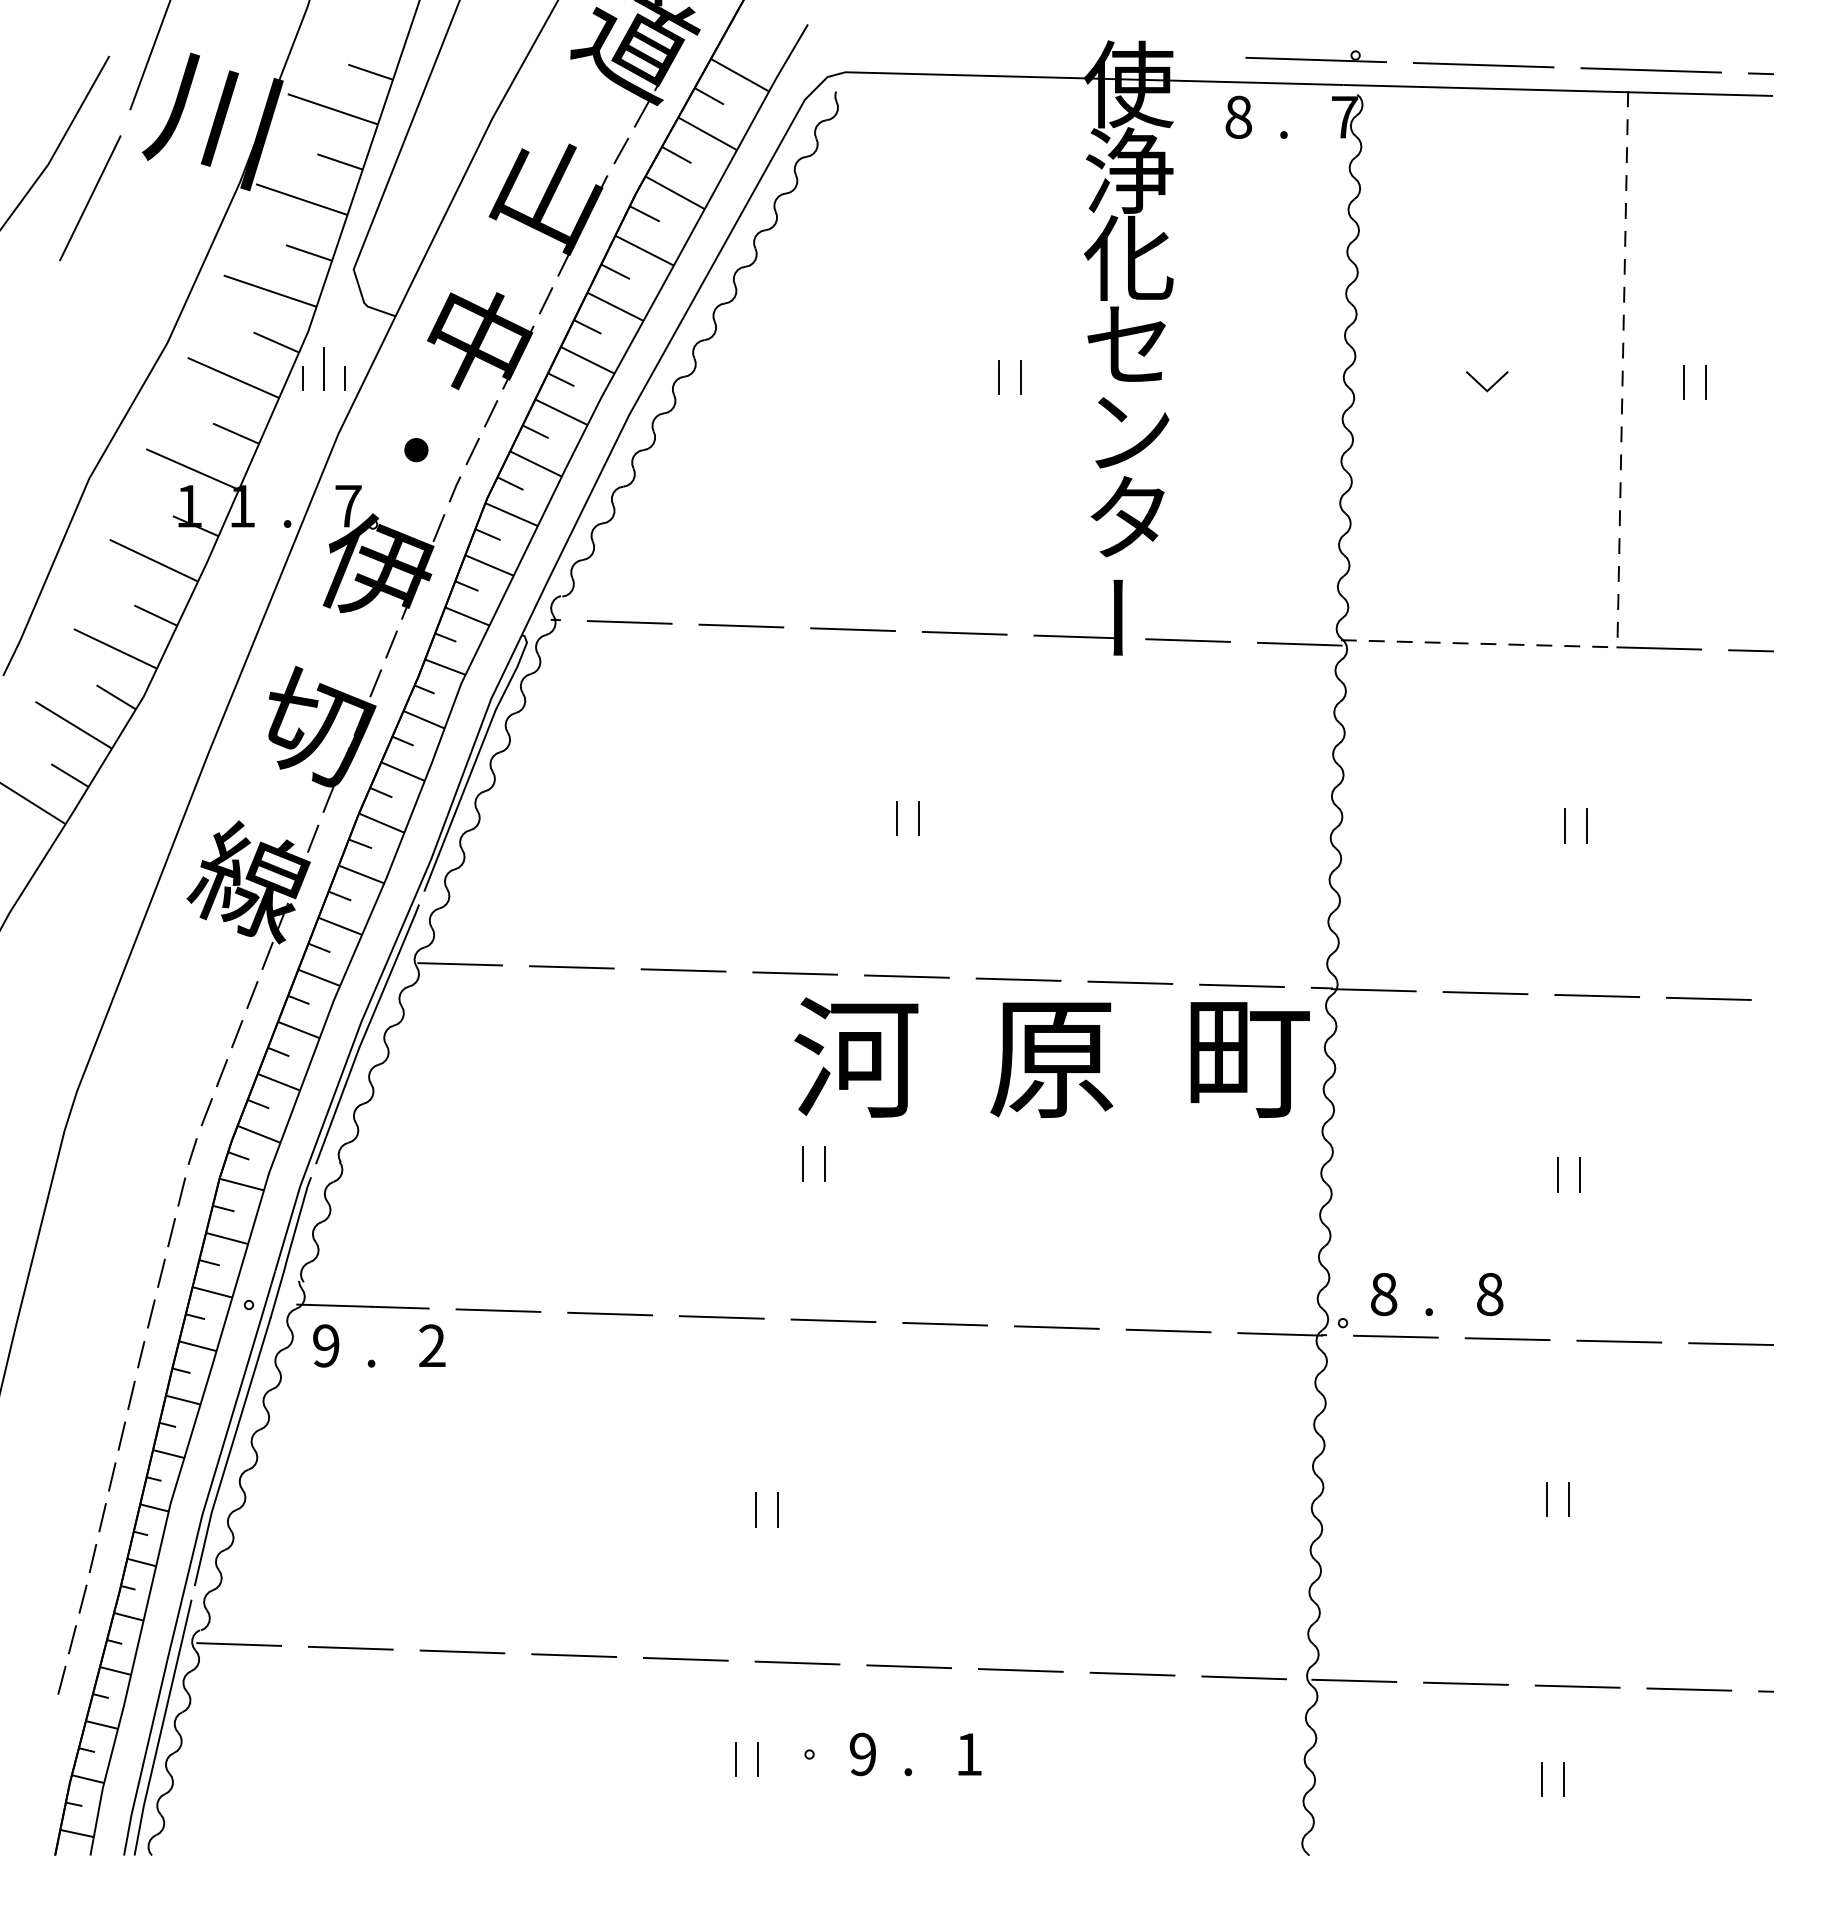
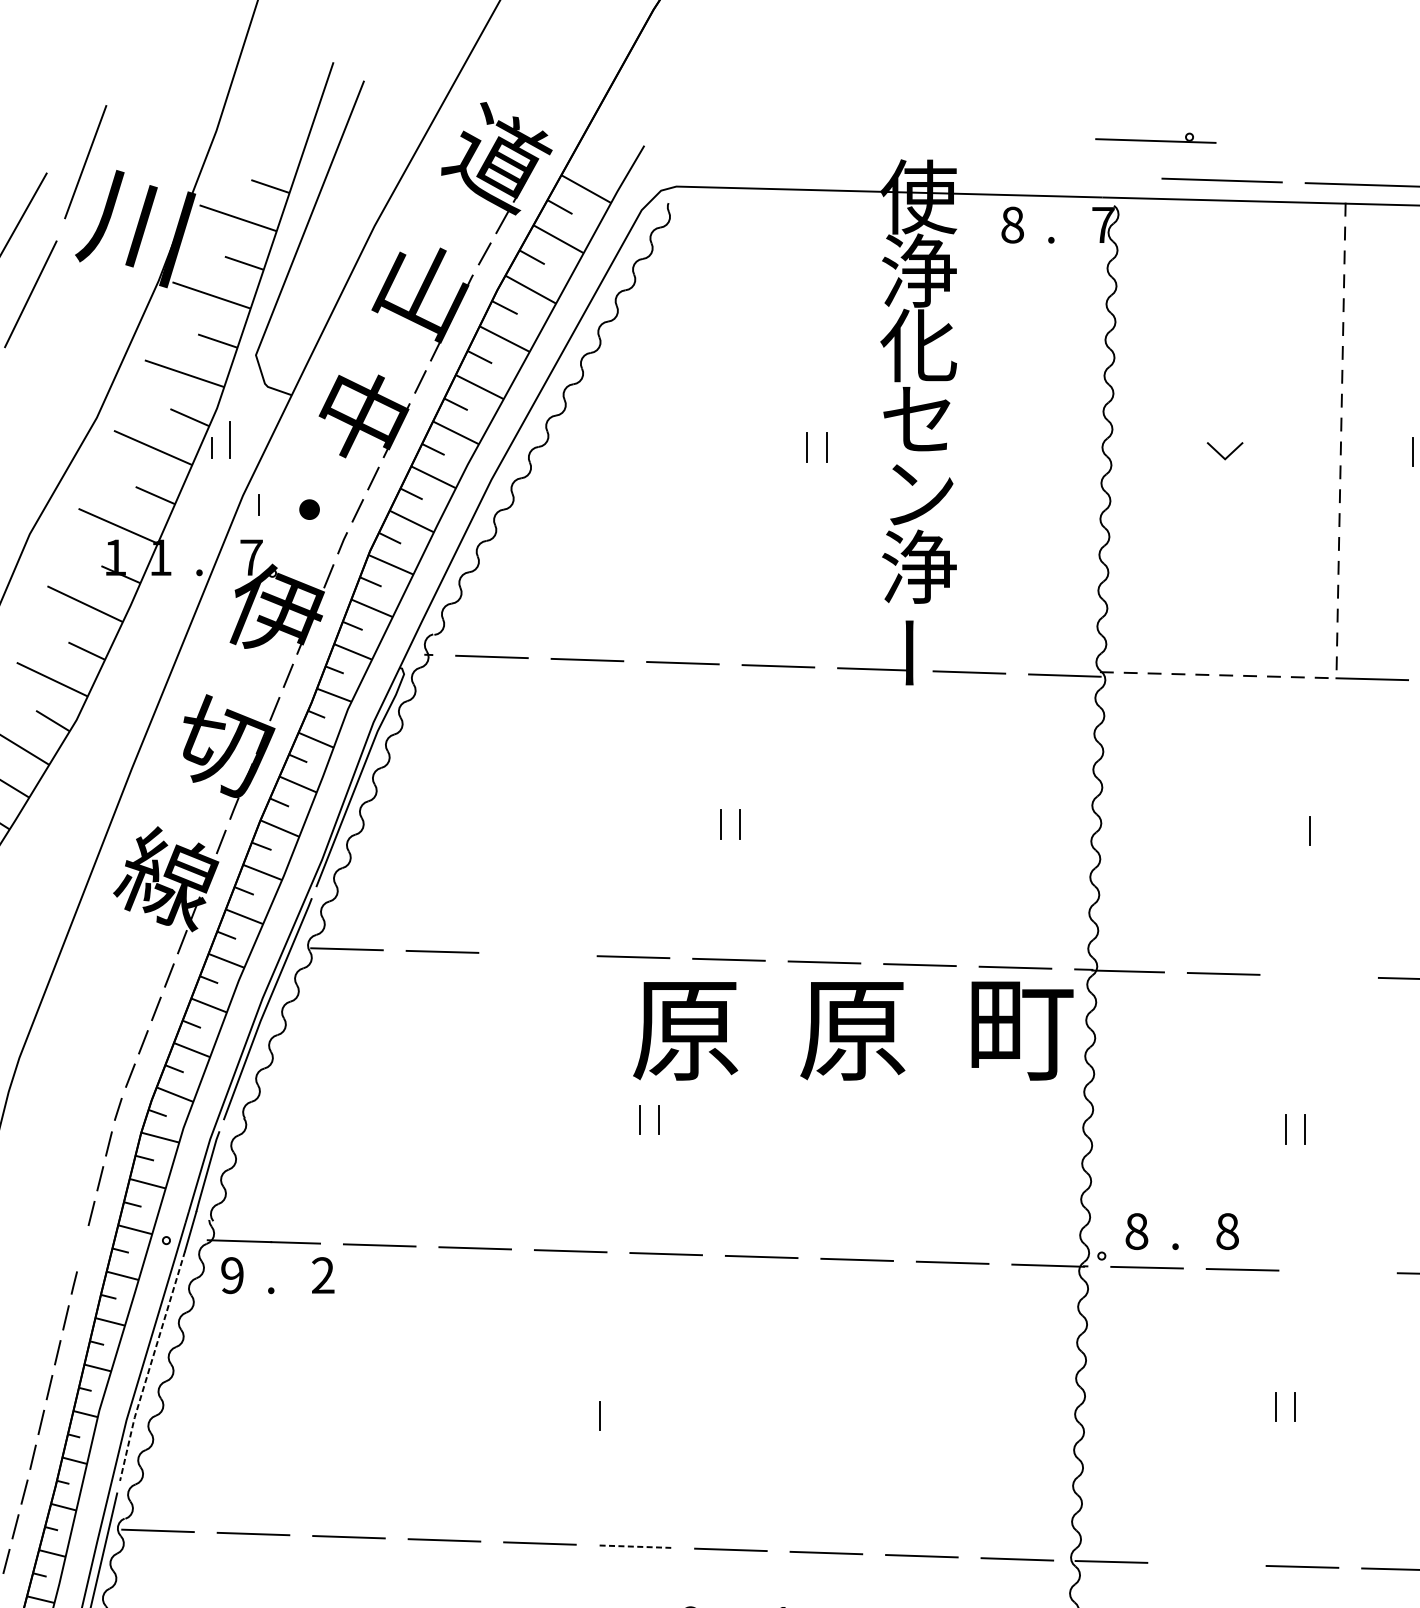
part: (1315, 56) -> (1155, 138), moved
line: (344, 378) -> (259, 504), moved
line: (1684, 382) -> (1393, 451), removed
text: (1129, 516) -> (919, 566), タ -> 浄
line: (1564, 825) -> (1291, 830), removed
line: (683, 970) -> (537, 954), removed
line: (1596, 995) -> (1318, 975), removed
text: (856, 1057) -> (685, 1028), 河 -> 原
line: (150, 1313) -> (82, 1247), removed
line: (1619, 1341) -> (1338, 1271), removed
line: (230, 1452) -> (150, 1366), solid -> dashed
line: (778, 1509) -> (619, 1415), removed
line: (797, 1663) -> (635, 1547), solid -> dashed
line: (1465, 1683) -> (1206, 1564), removed

